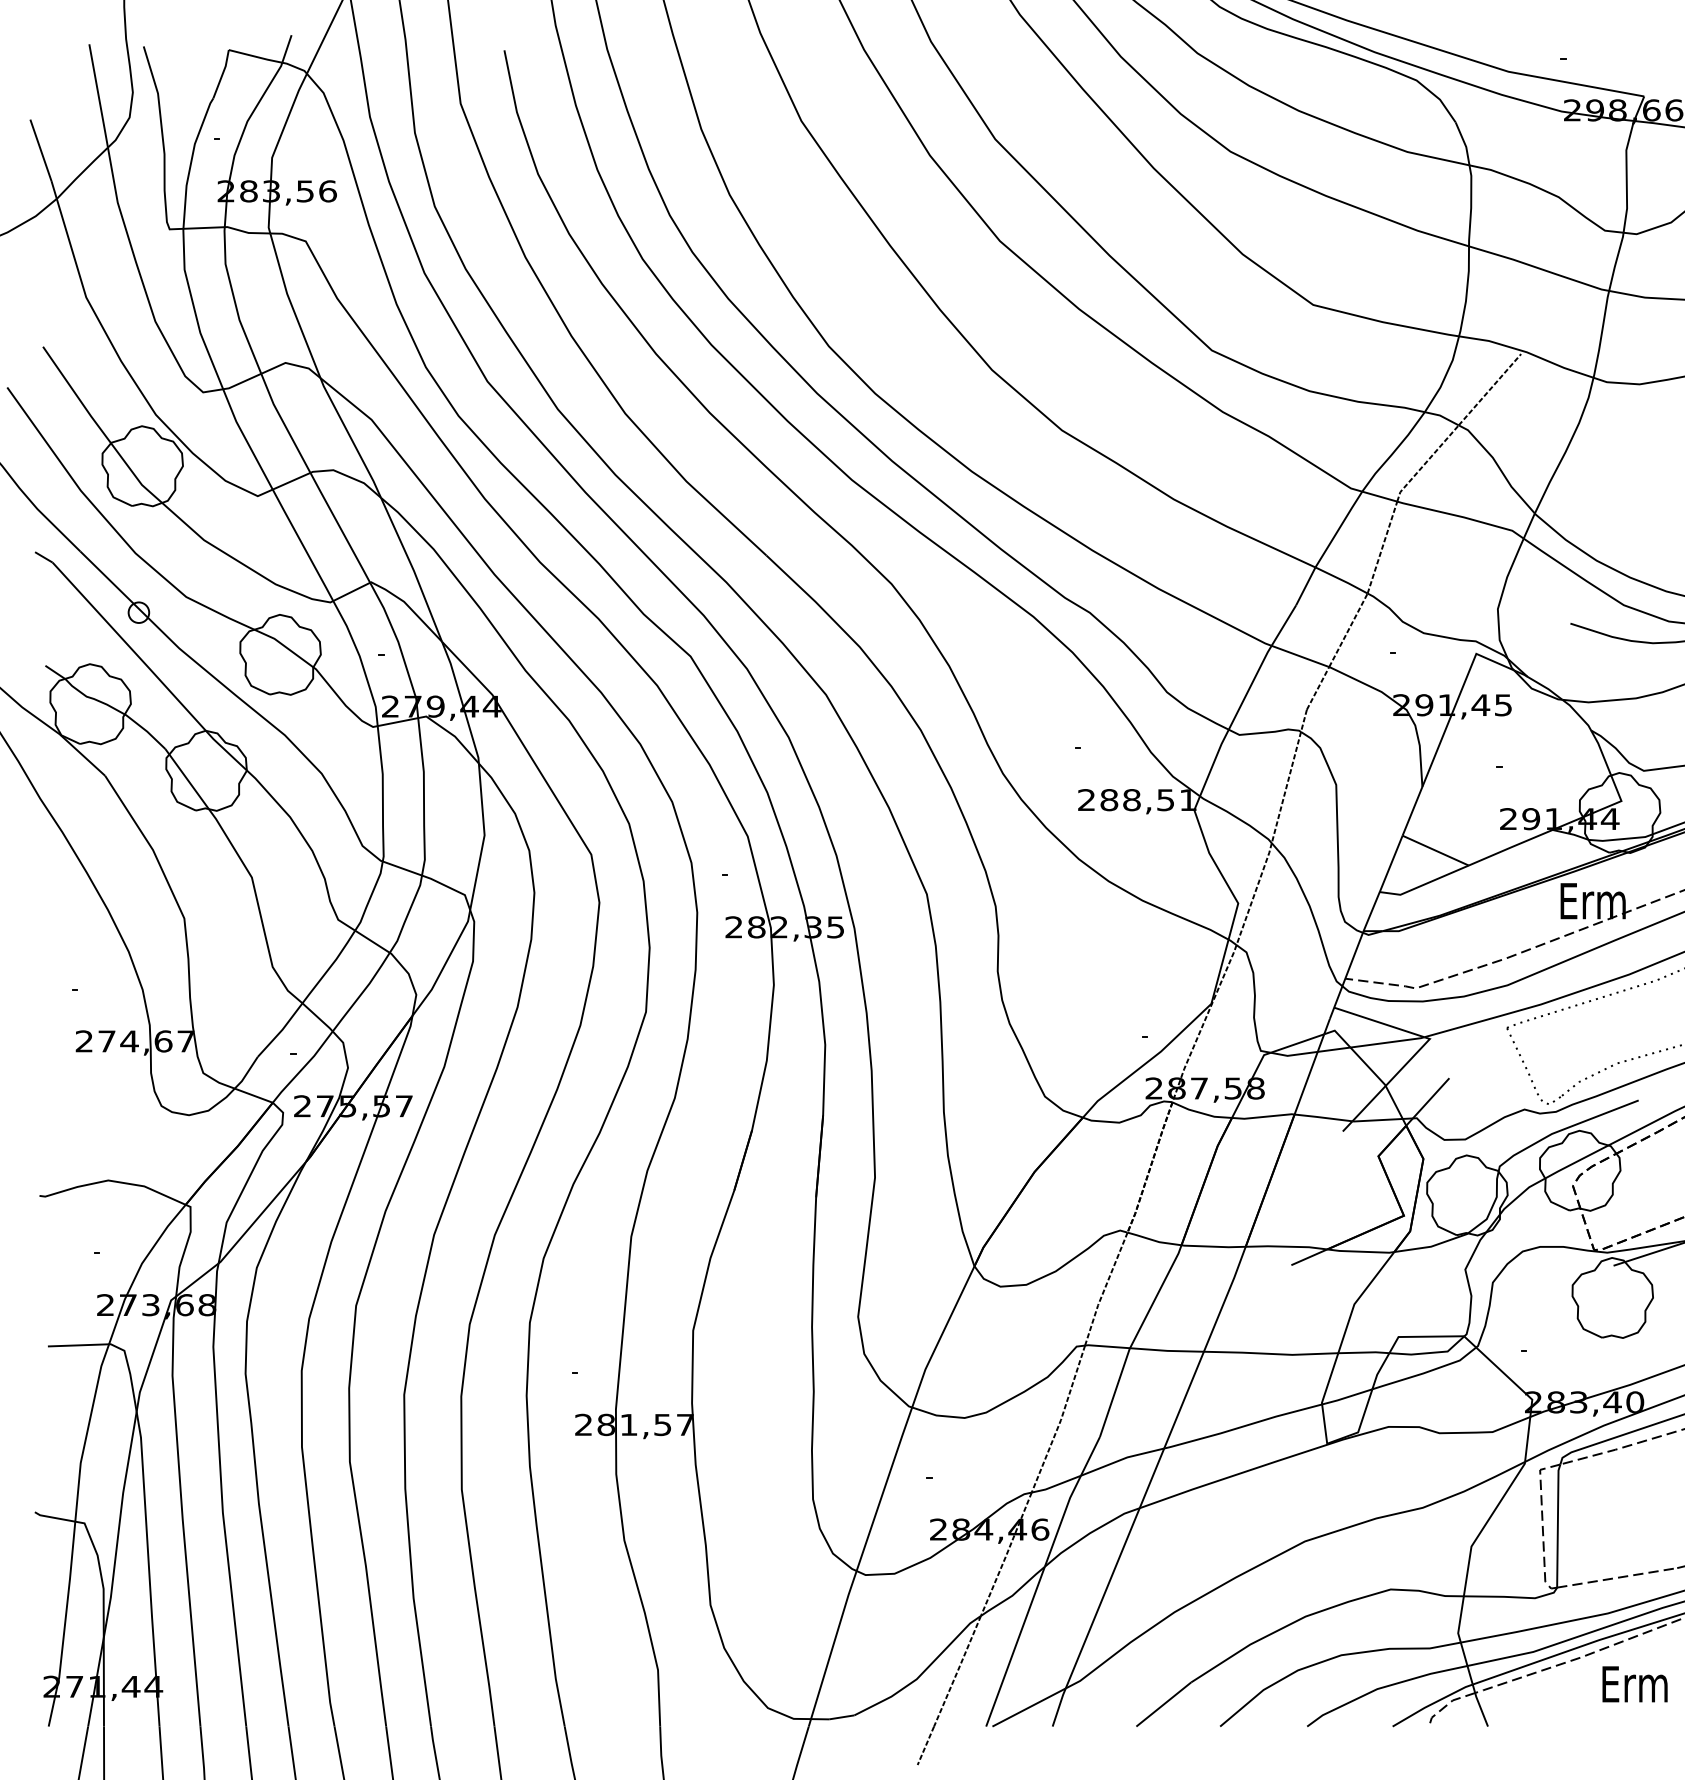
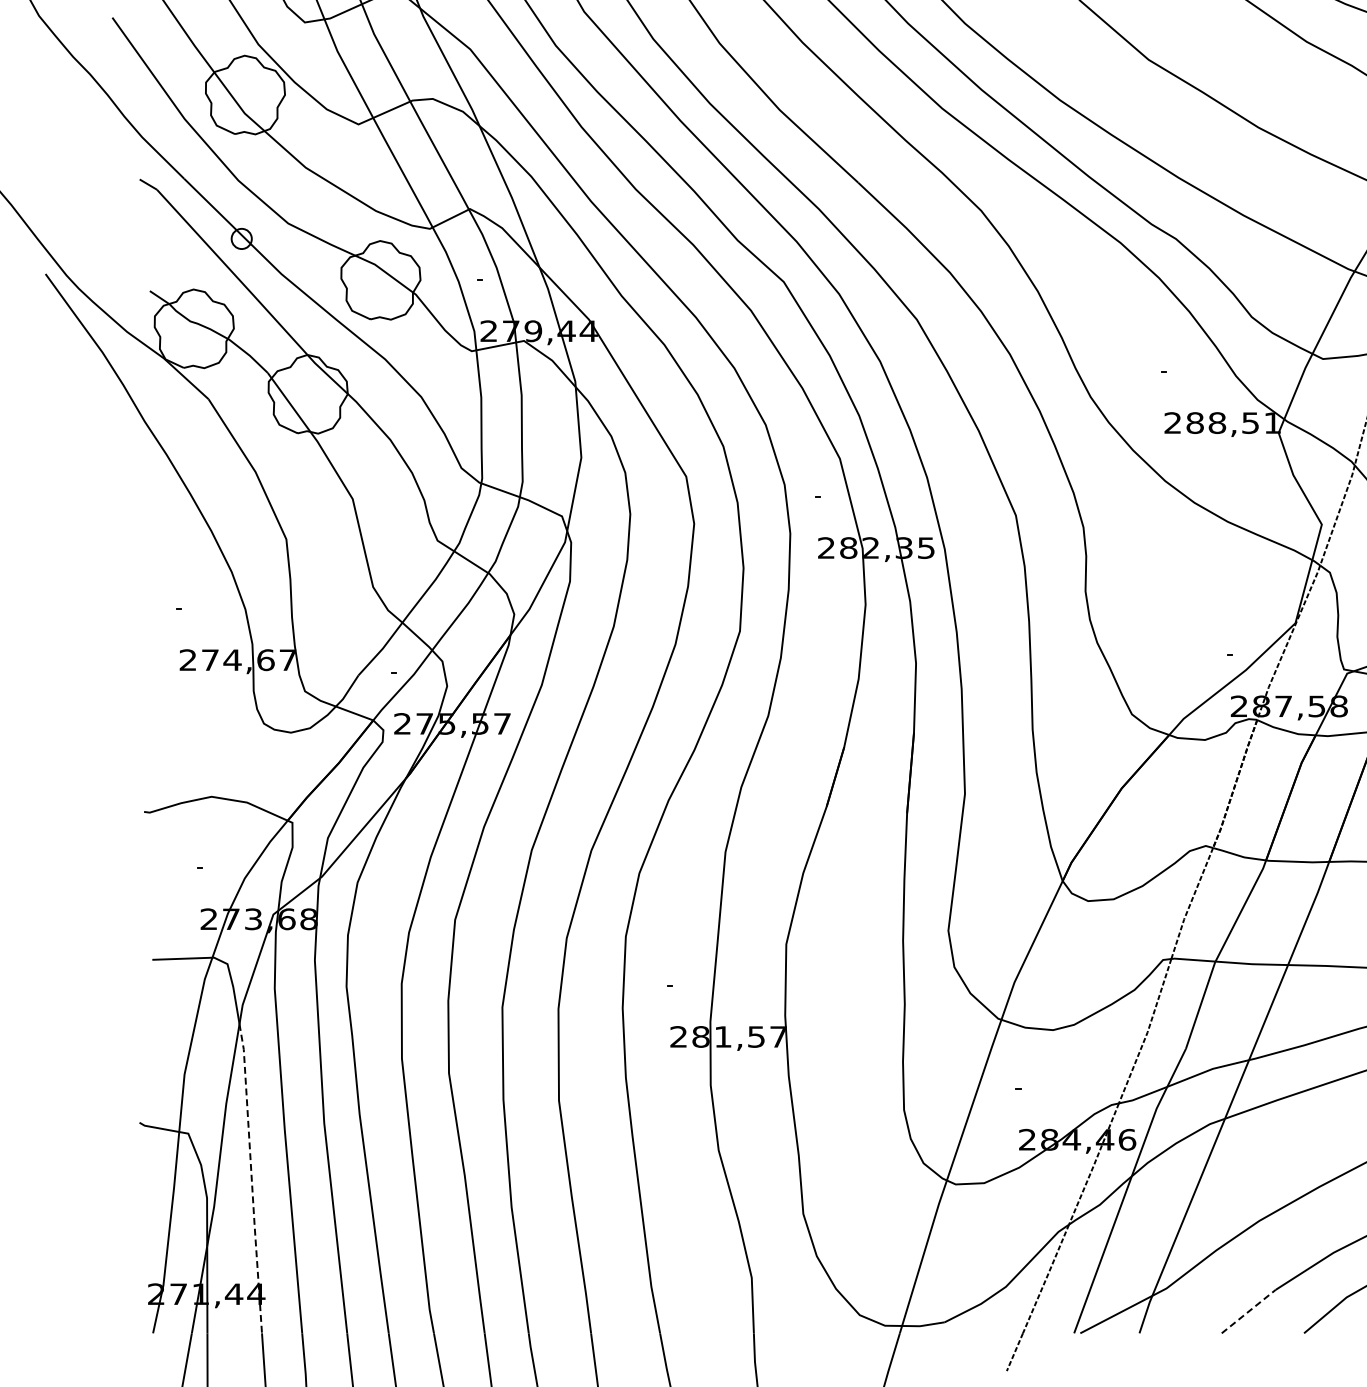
line: (149, 1569) -> (252, 1178), solid -> dashed
line: (1164, 1704) -> (1249, 1311), solid -> dashed

